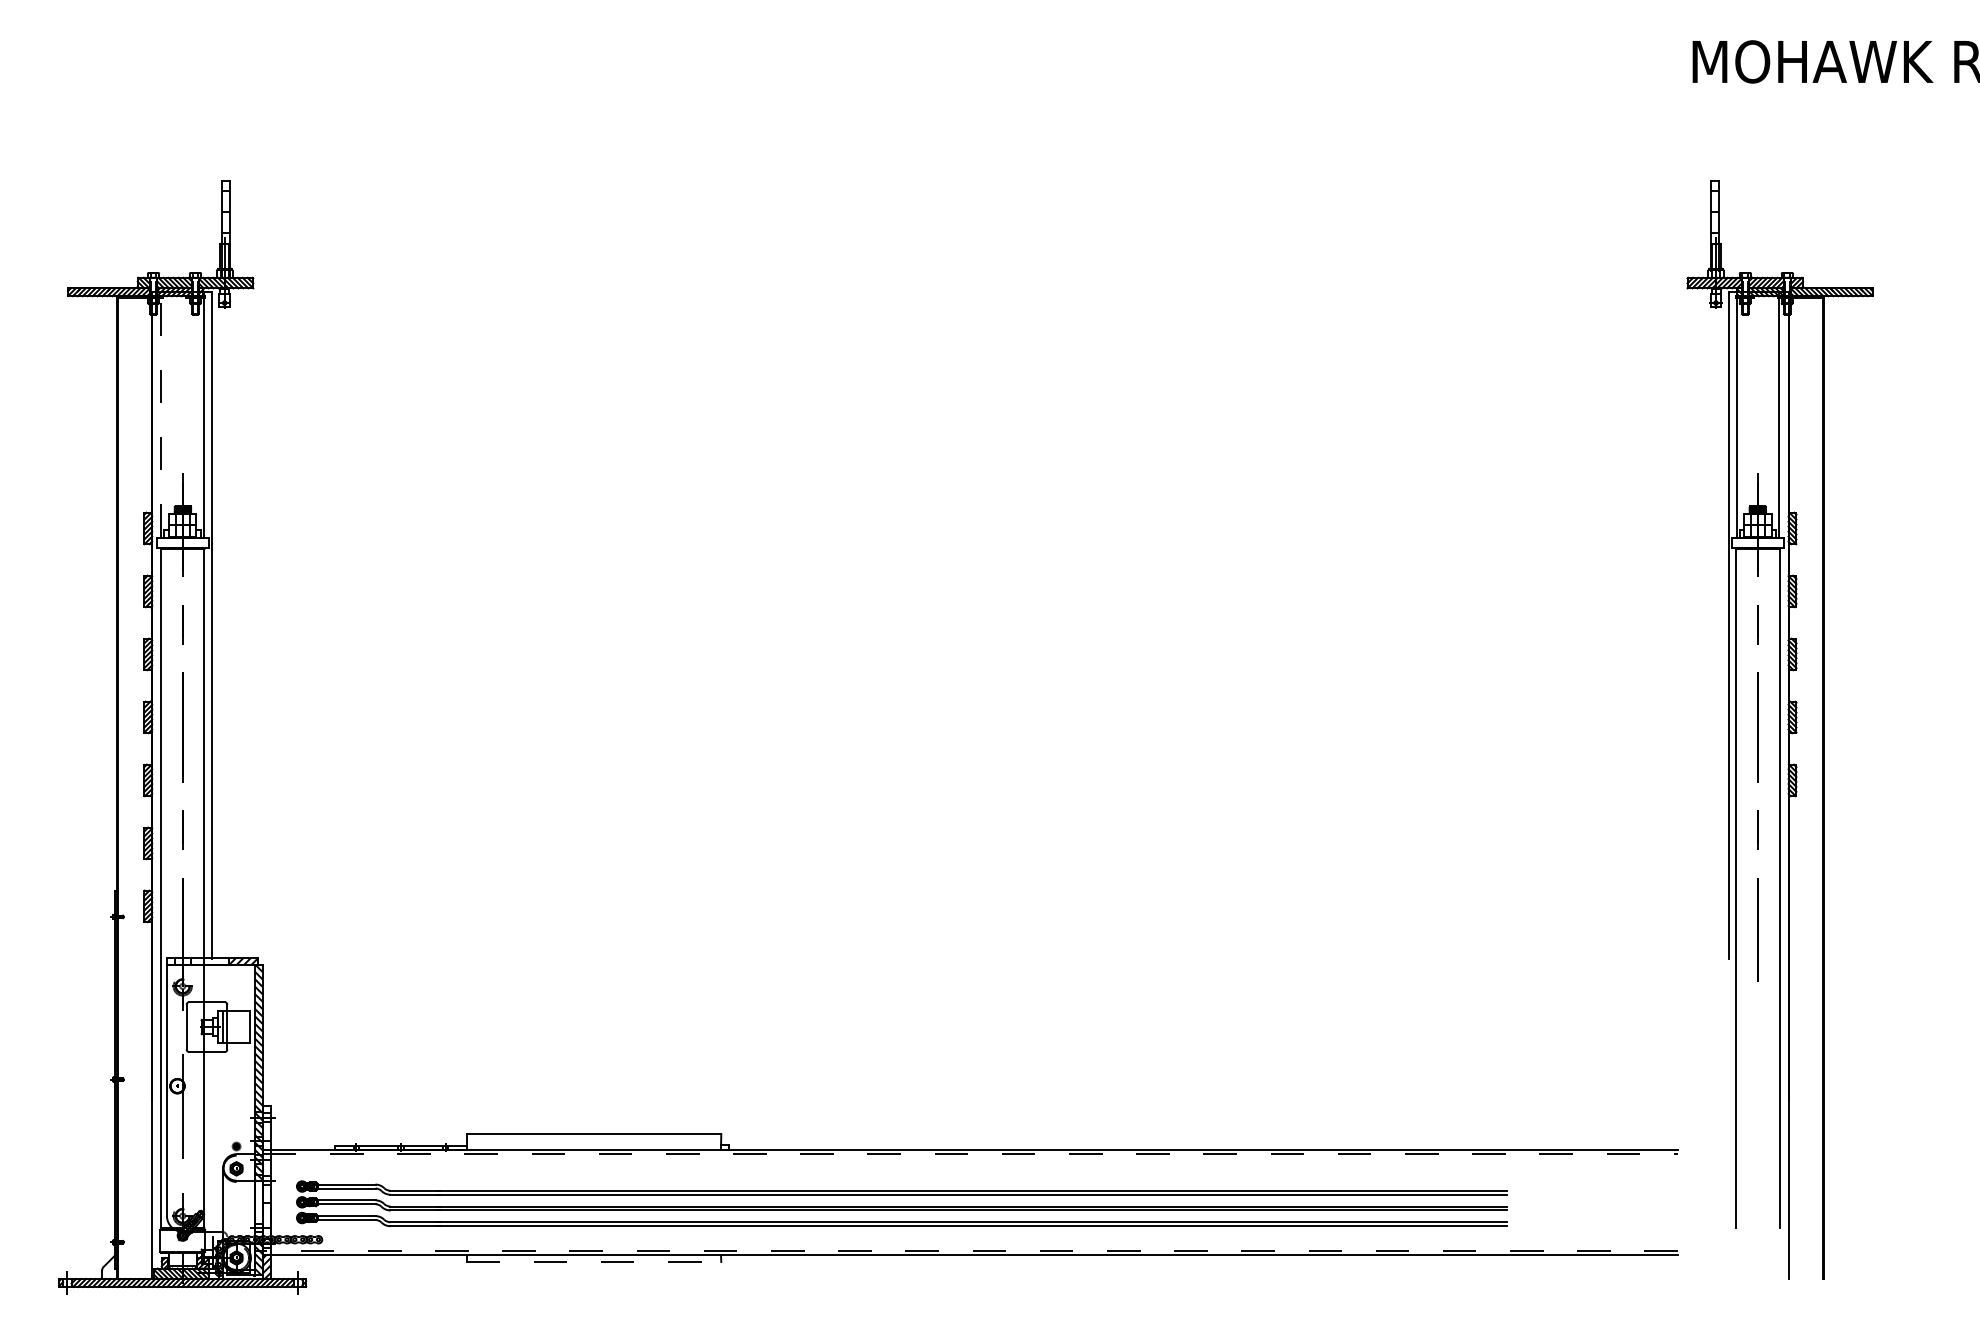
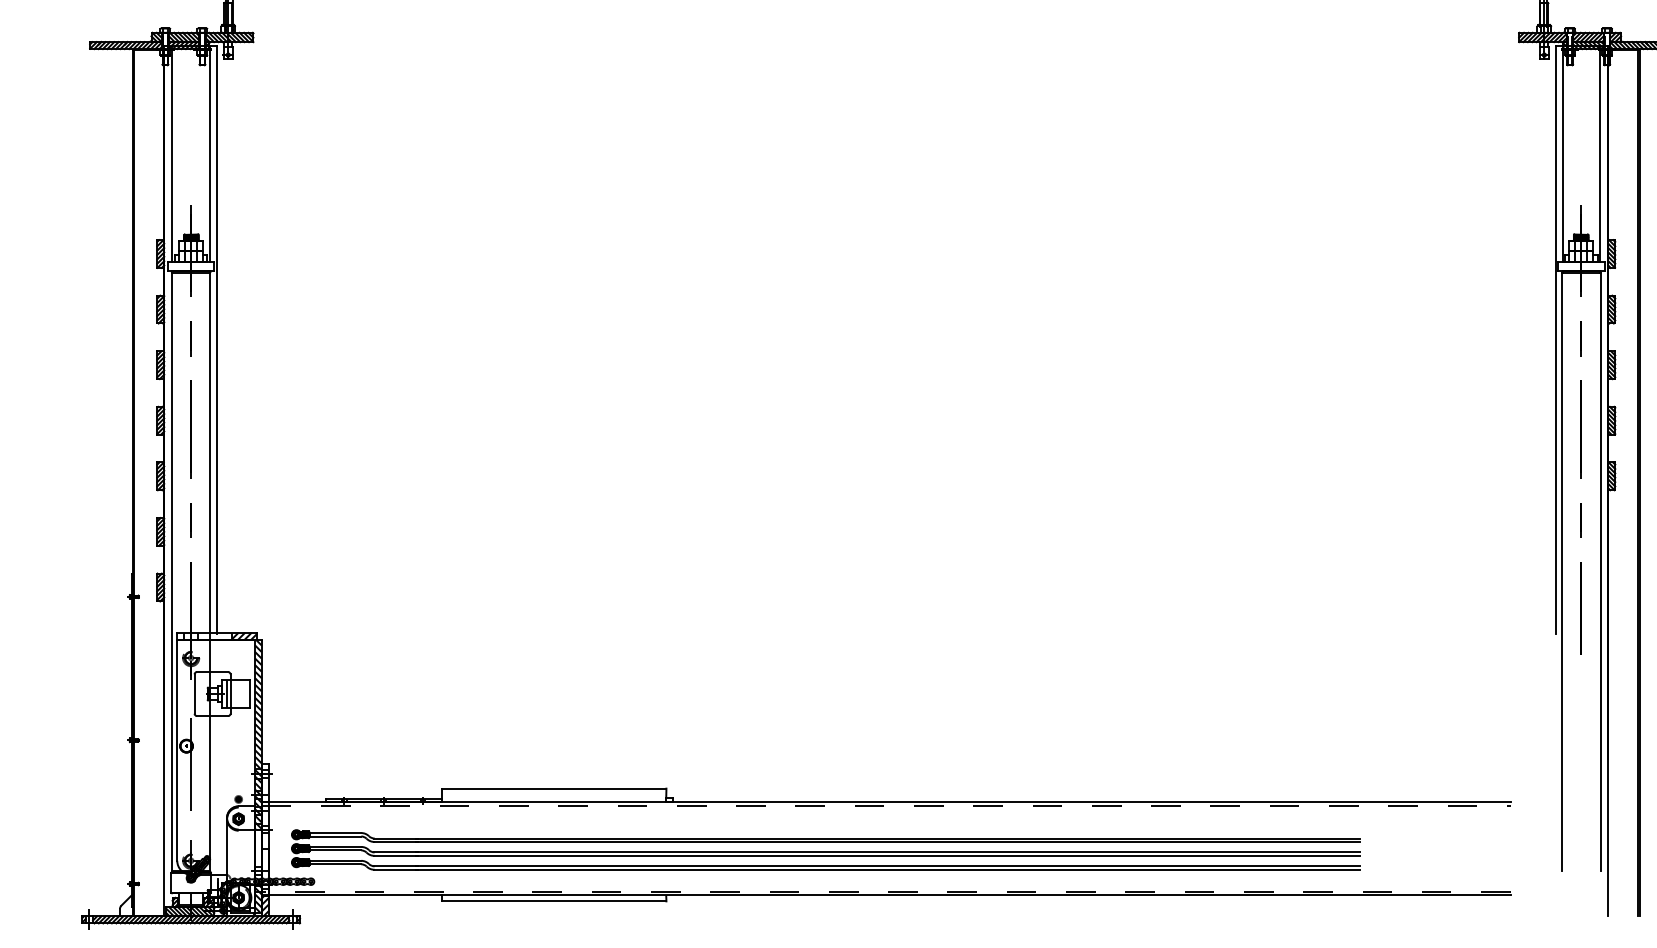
line: (161, 414) -> (172, 153), dashed -> solid
line: (594, 1262) -> (554, 901), dashed -> solid

